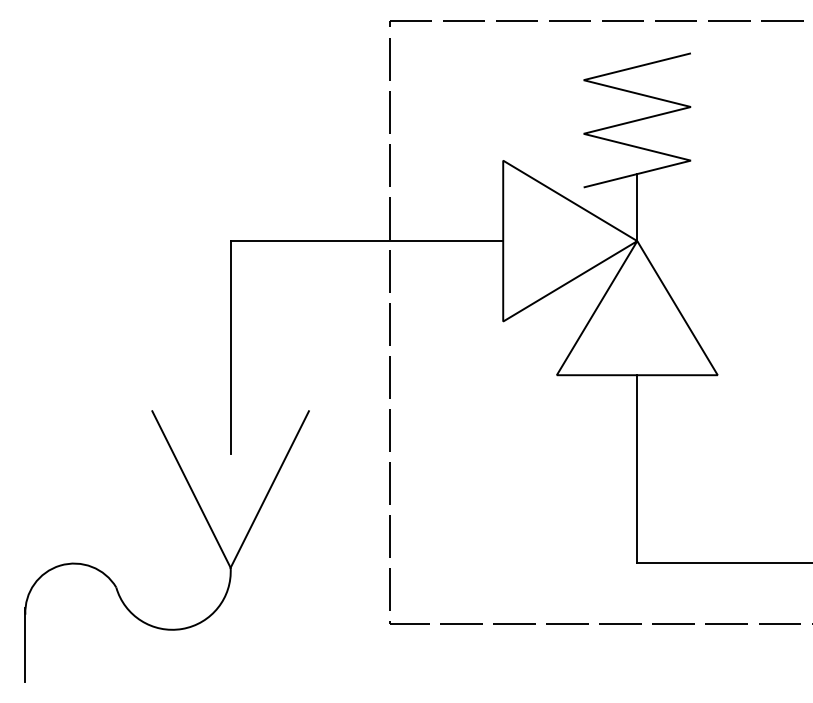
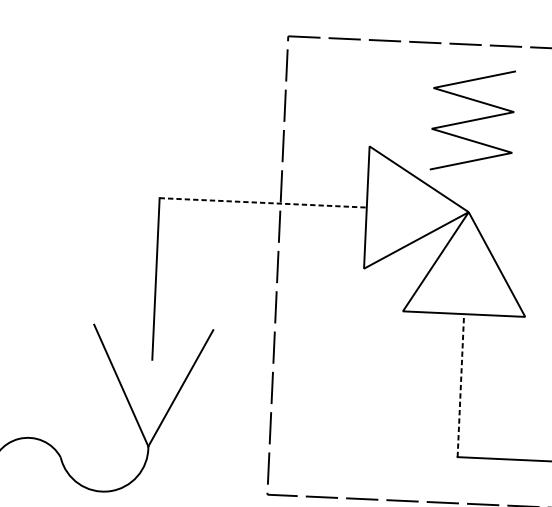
line: (637, 207) -> (470, 186), removed
line: (367, 241) -> (263, 203), solid -> dashed
line: (637, 468) -> (461, 385), solid -> dashed

